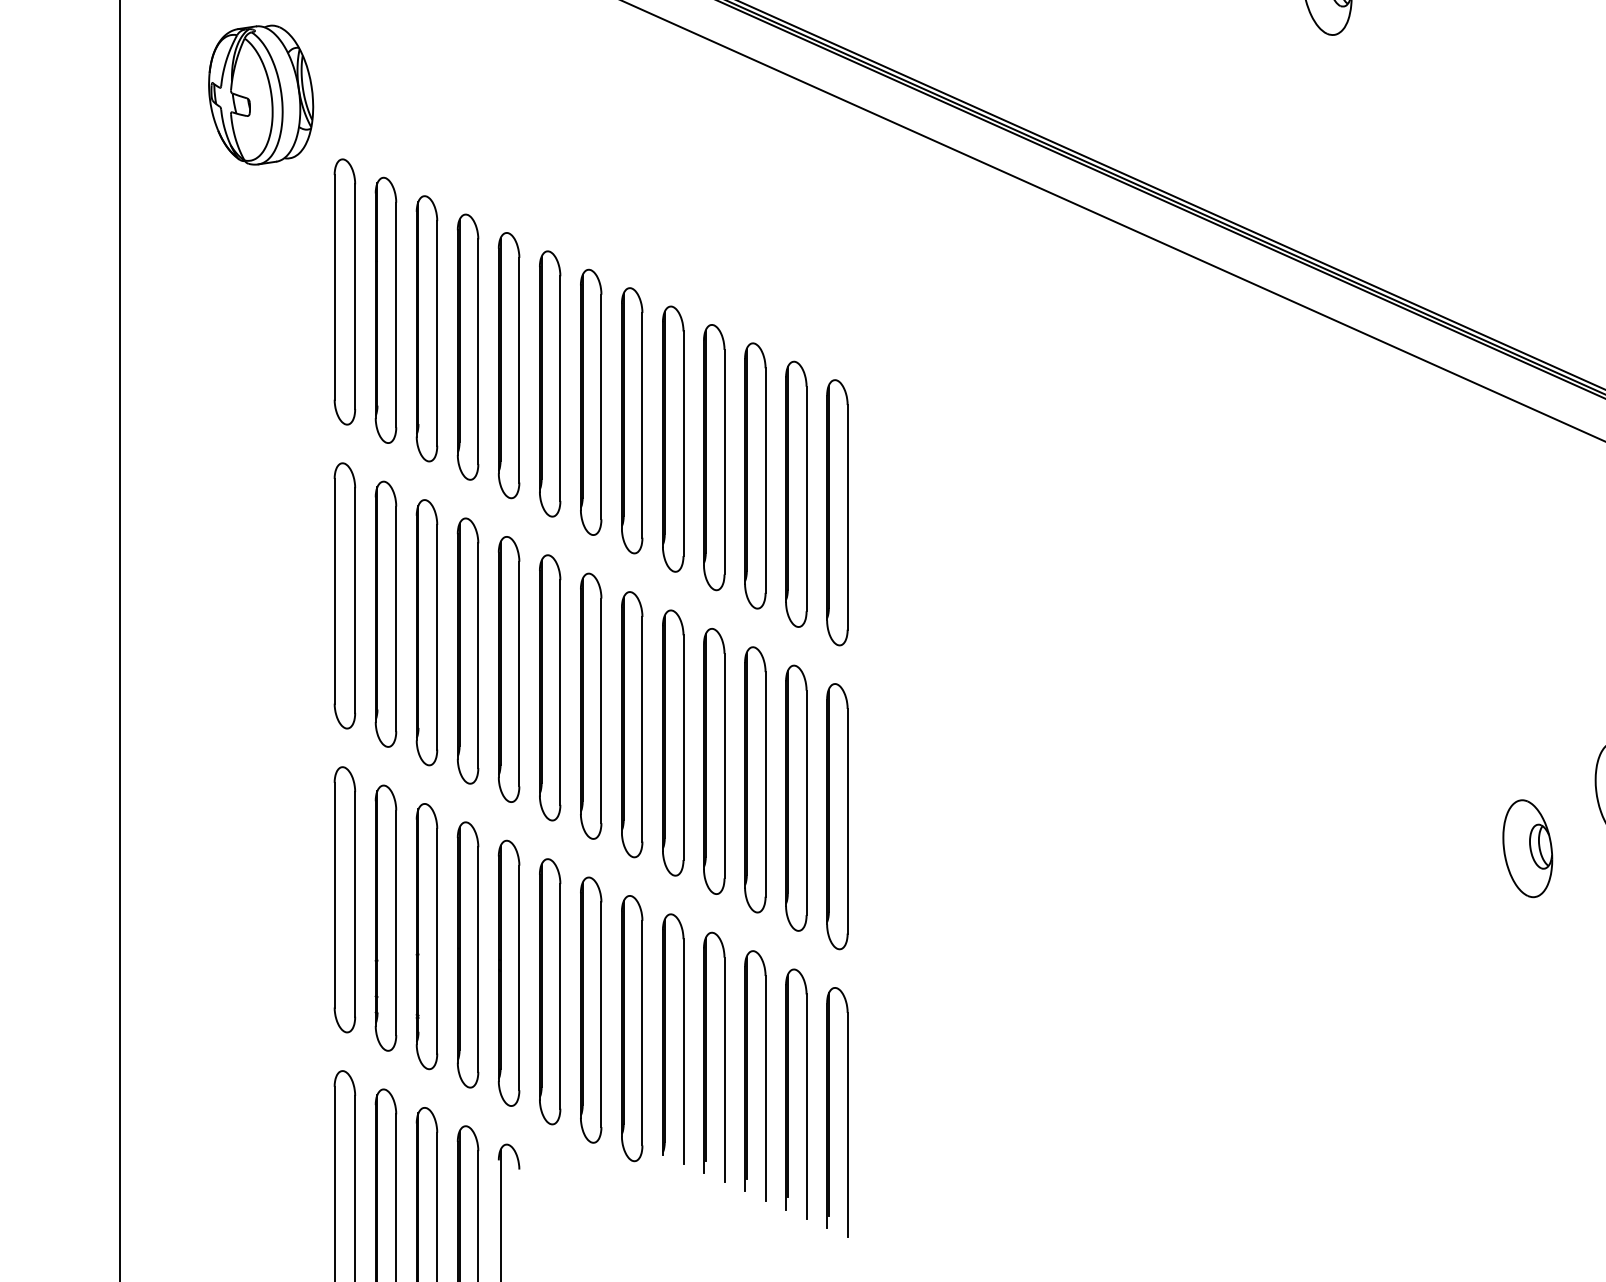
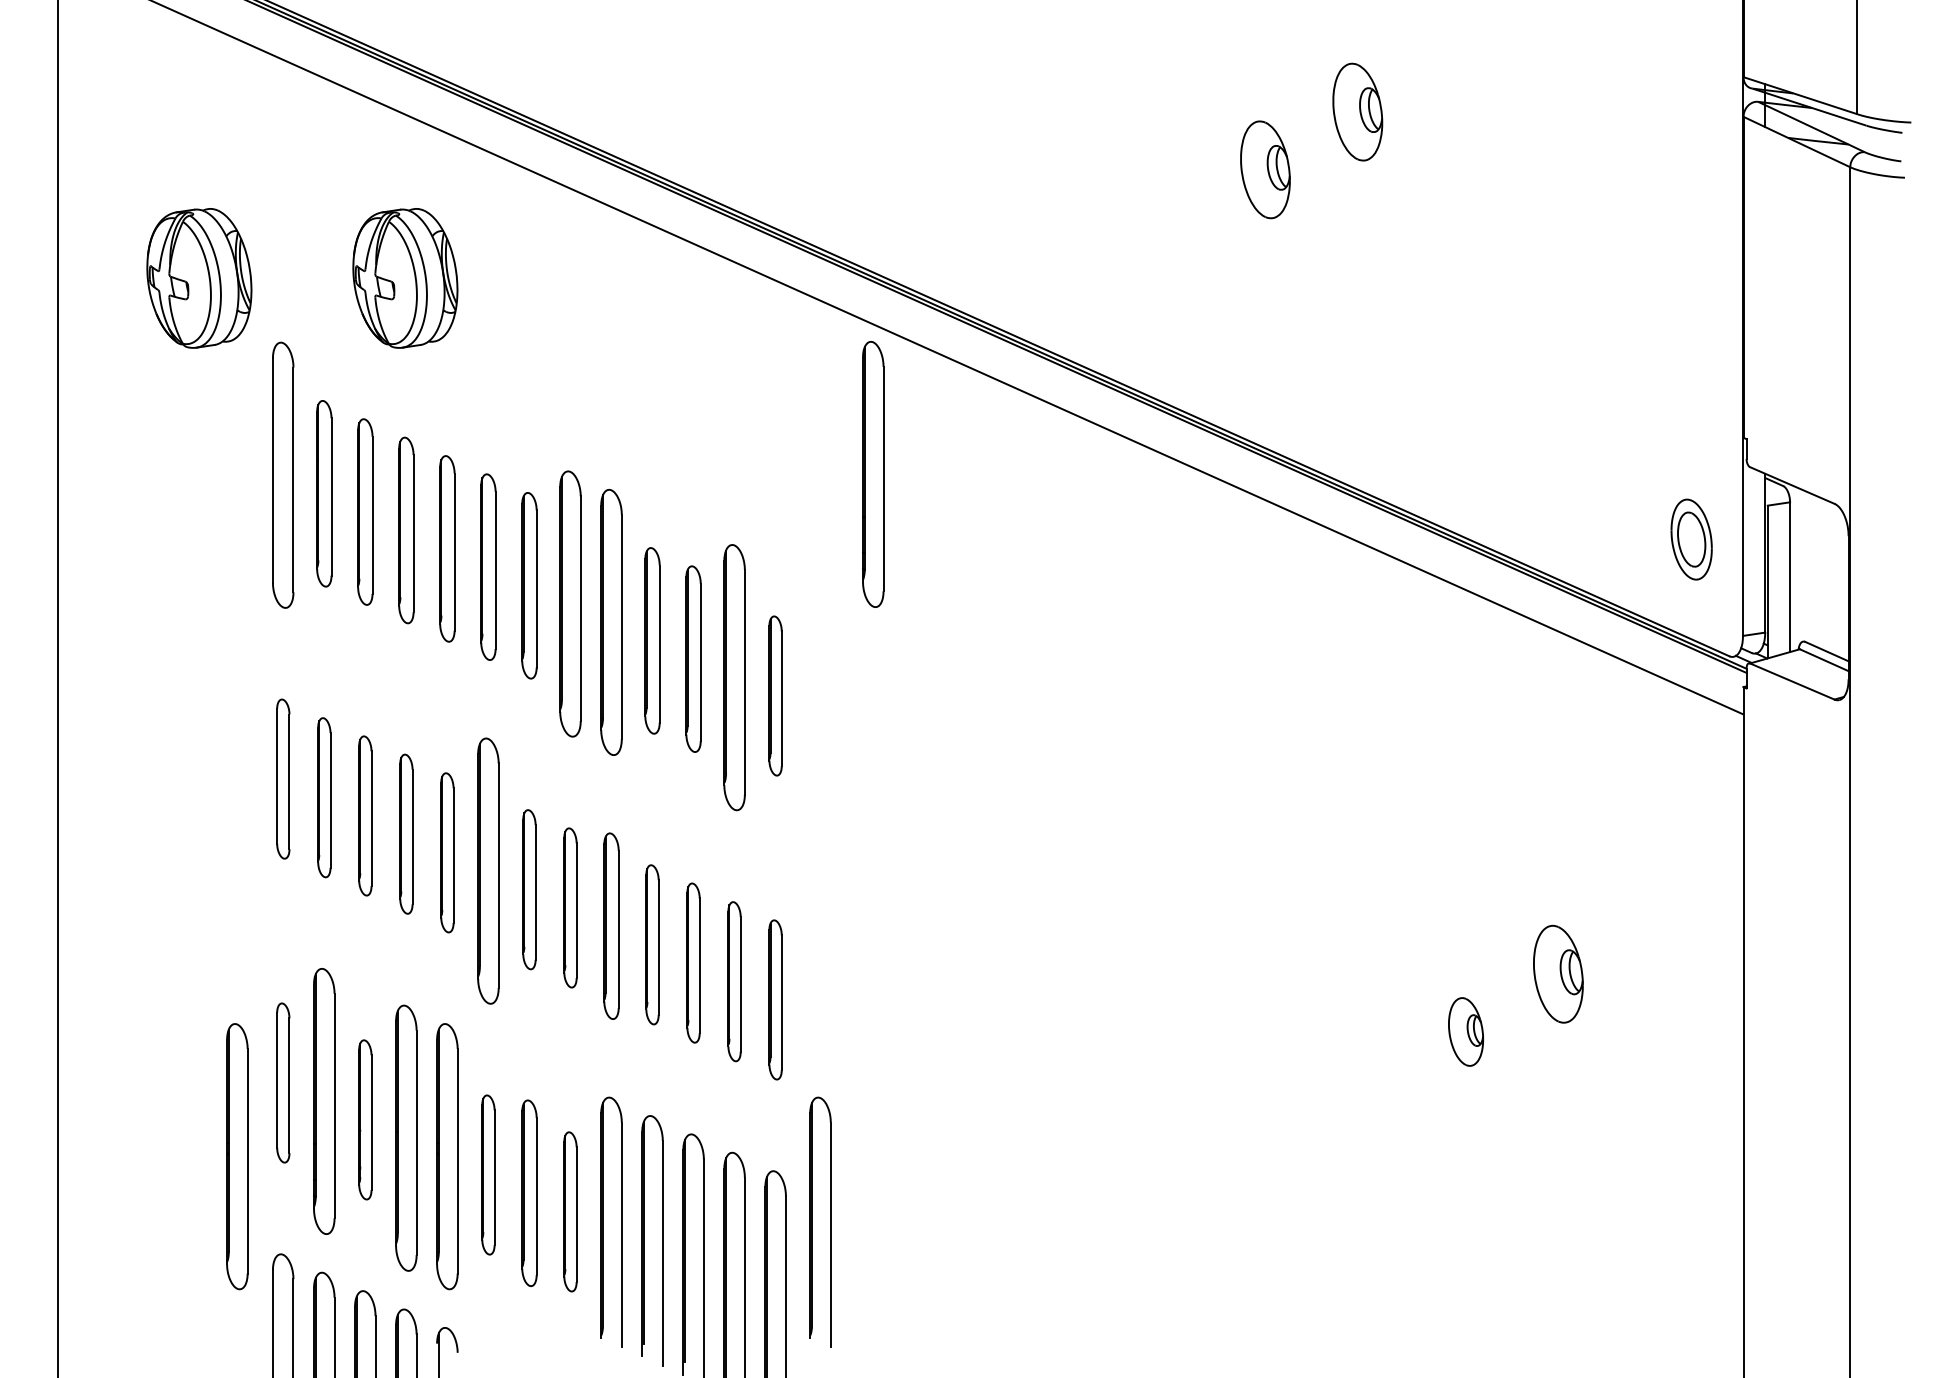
part: (467, 95) -> (405, 278), added
part: (935, 291) -> (873, 474), added
part: (386, 310) -> (324, 493), size x0.7
part: (427, 328) -> (365, 511), size x0.7
part: (468, 347) -> (406, 530), size x0.7
part: (509, 365) -> (447, 548), size x0.7
part: (550, 383) -> (488, 566), size x0.7
part: (591, 402) -> (529, 585), size x0.7
part: (714, 457) -> (652, 640), size x0.7
part: (755, 475) -> (693, 658), size x0.7
part: (837, 512) -> (775, 695), size x0.6
part: (345, 595) -> (283, 778), size x0.6
part: (386, 614) -> (324, 797), size x0.6
part: (427, 632) -> (365, 815), size x0.6
part: (468, 650) -> (406, 833), size x0.6
part: (509, 669) -> (447, 852), size x0.6
part: (591, 706) -> (529, 889), size x0.6
part: (632, 724) -> (570, 907), size x0.6
part: (673, 742) -> (611, 925), size x0.7
part: (714, 761) -> (652, 944), size x0.6
part: (755, 779) -> (693, 962), size x0.6
part: (796, 798) -> (734, 981), size x0.6
part: (837, 816) -> (775, 999), size x0.6
part: (1527, 848) -> (1465, 1031), size x0.7
part: (345, 899) -> (283, 1082), size x0.6
part: (427, 936) -> (365, 1119), size x0.6
part: (299, 973) -> (237, 1156), added
part: (550, 991) -> (488, 1174), size x0.6
part: (591, 1009) -> (529, 1192), size x0.7
part: (632, 1028) -> (570, 1211), size x0.6
part: (874, 1038) -> (812, 1221), added

